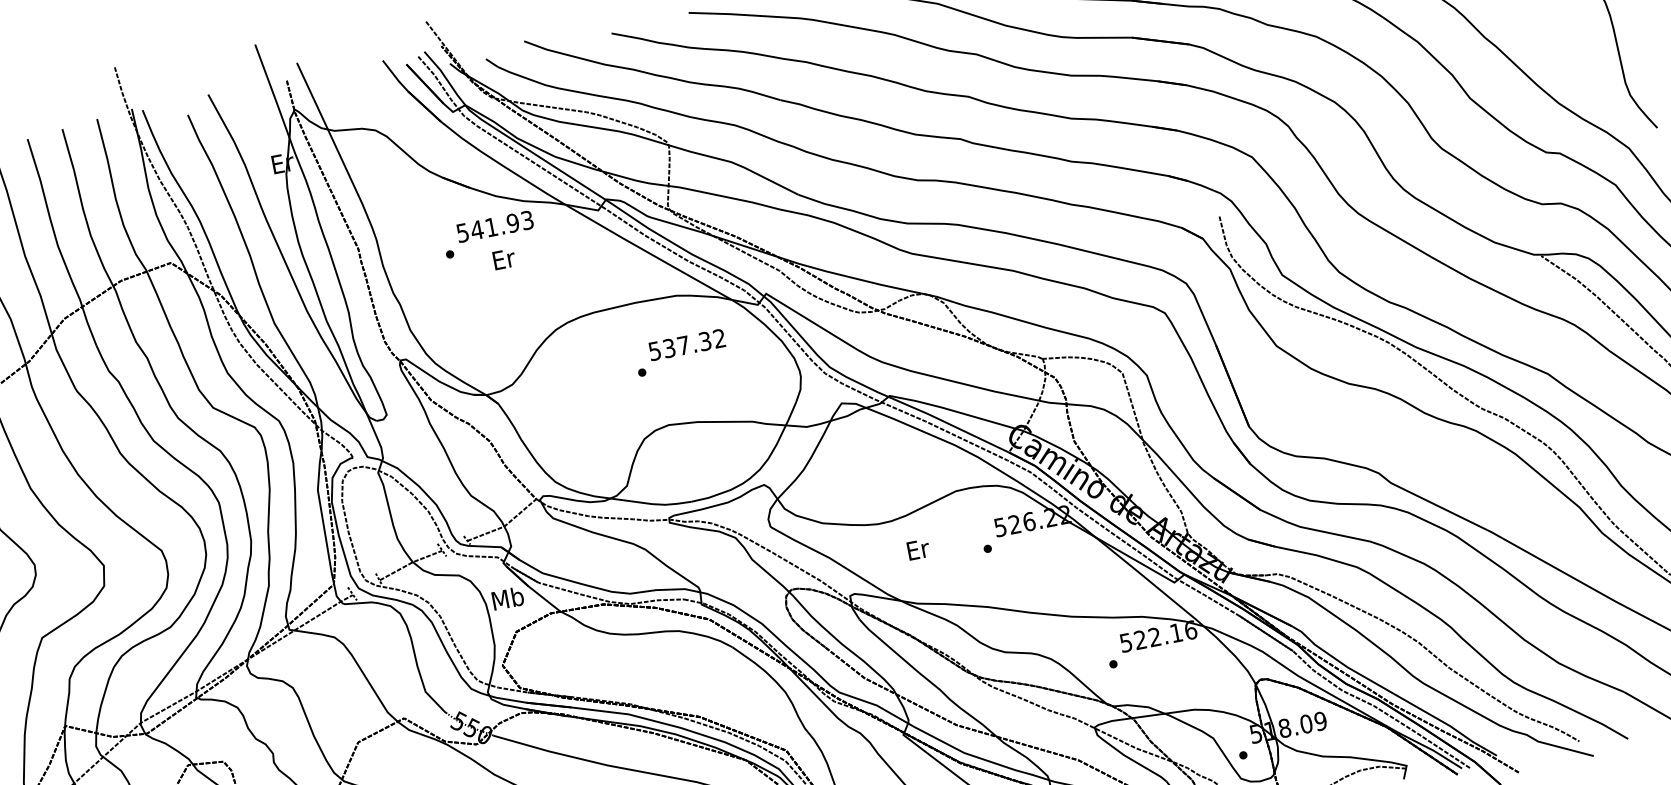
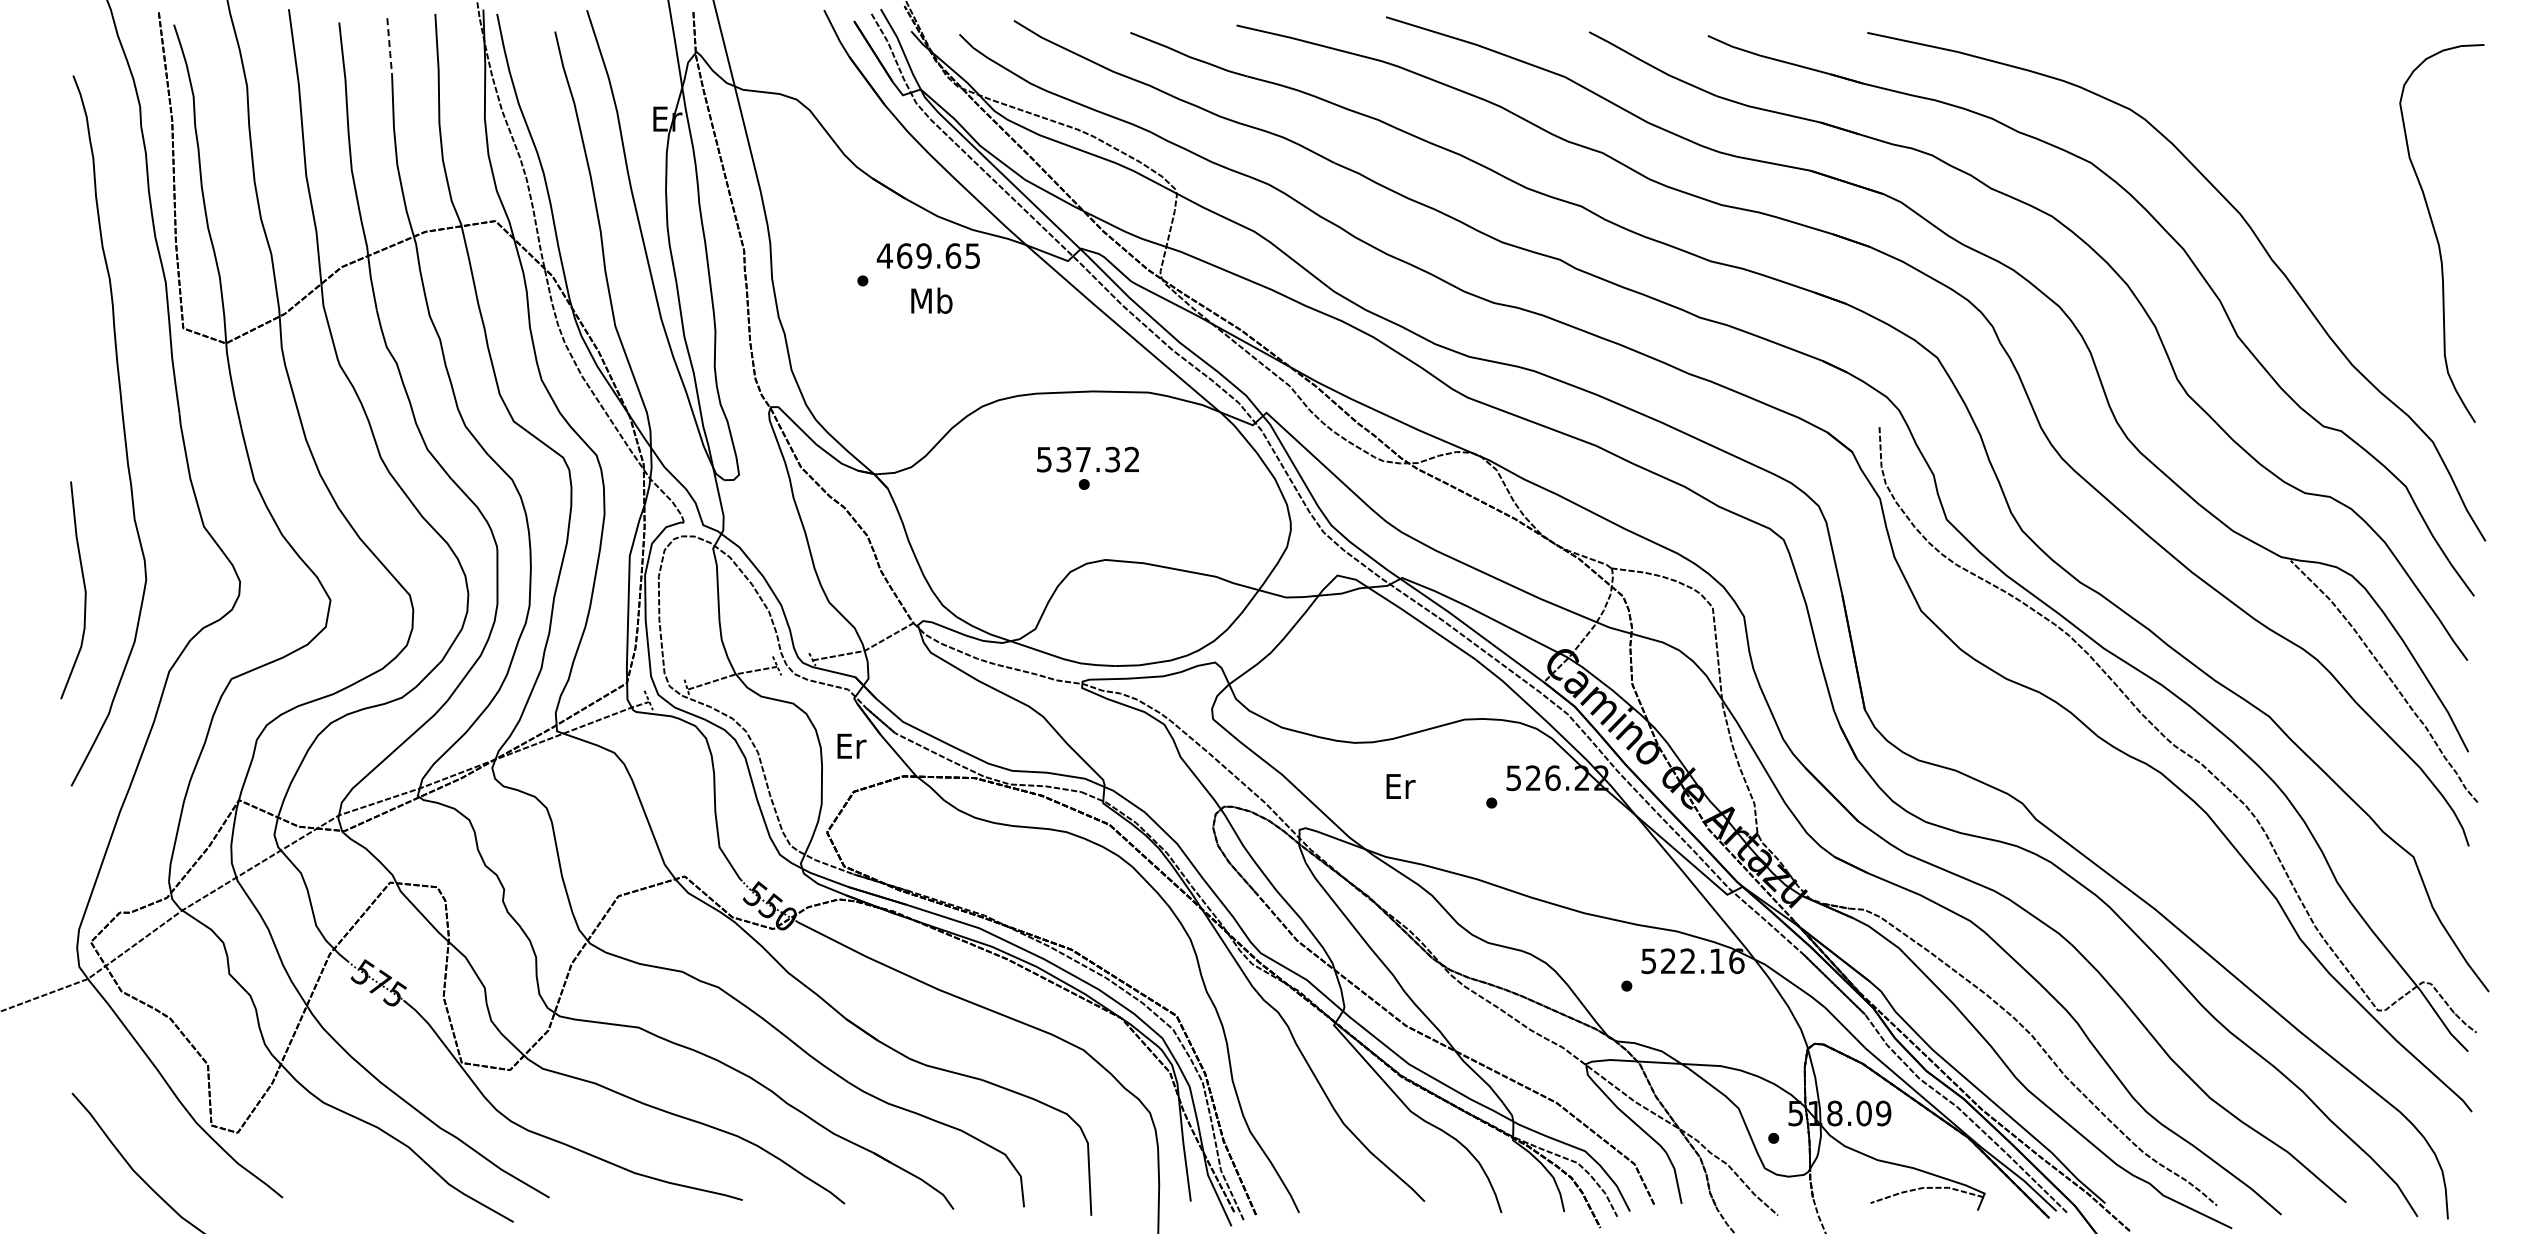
line: (68, 150) -> (389, 47), solid -> dashed
text: (494, 226) -> (928, 255), 541.93 -> 469.65
text: (503, 259) -> (931, 300), Er -> Mb
text: (686, 344) -> (1087, 459), moved
text: (507, 598) -> (850, 745), Mb -> Er

